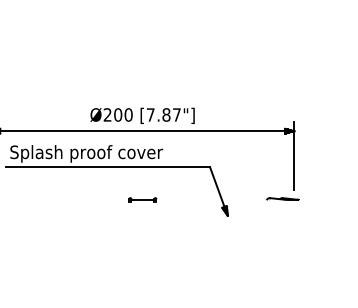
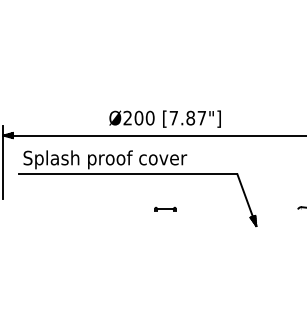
part: (142, 199) -> (165, 208), size x0.7

